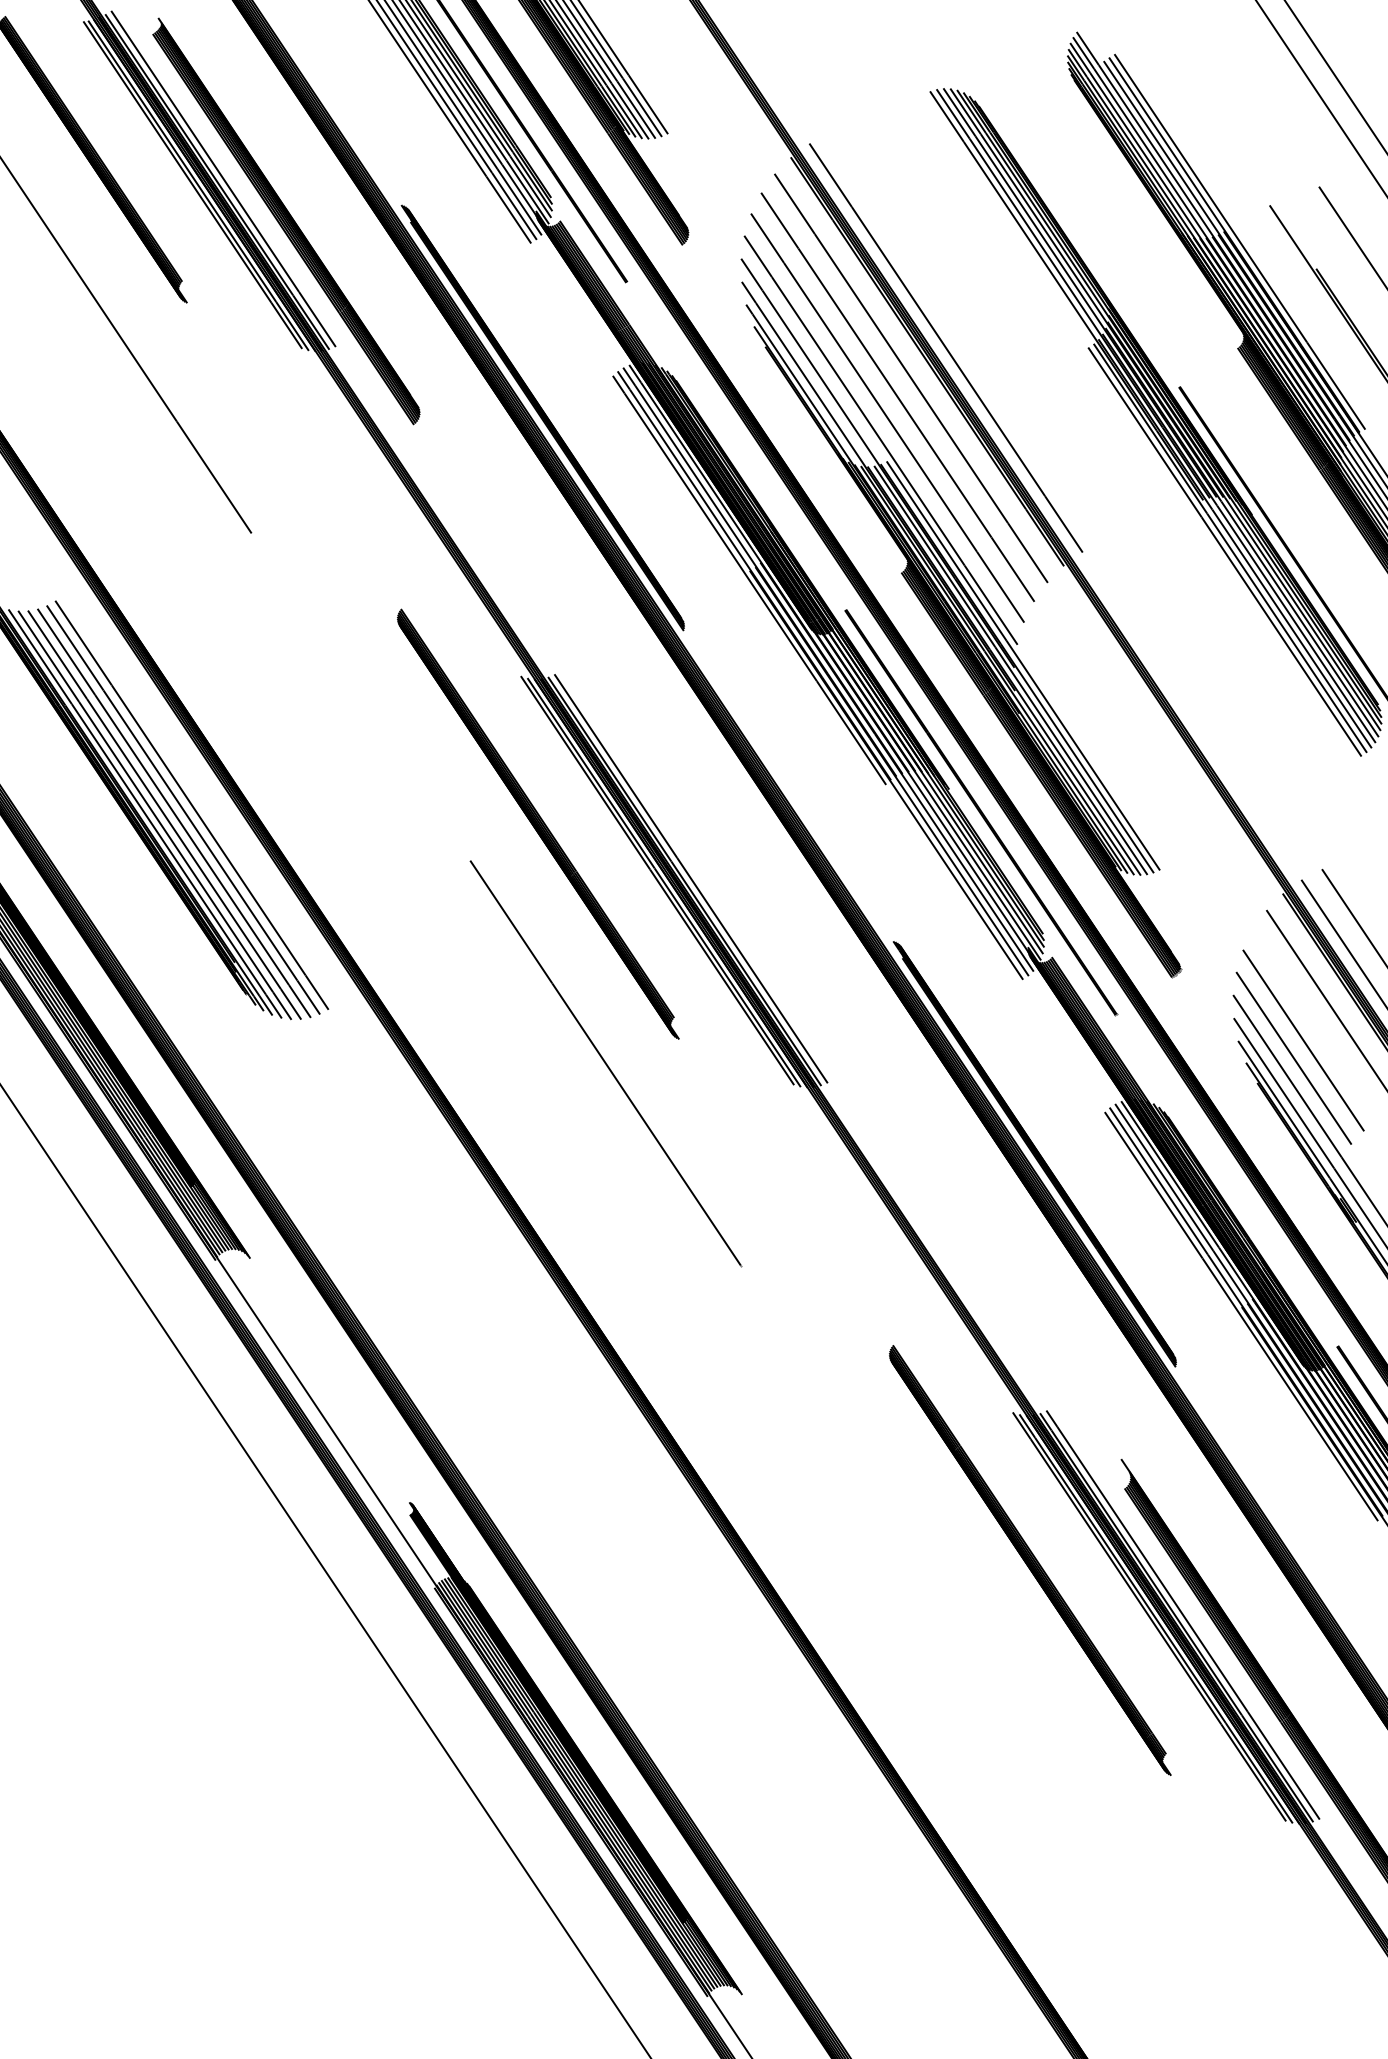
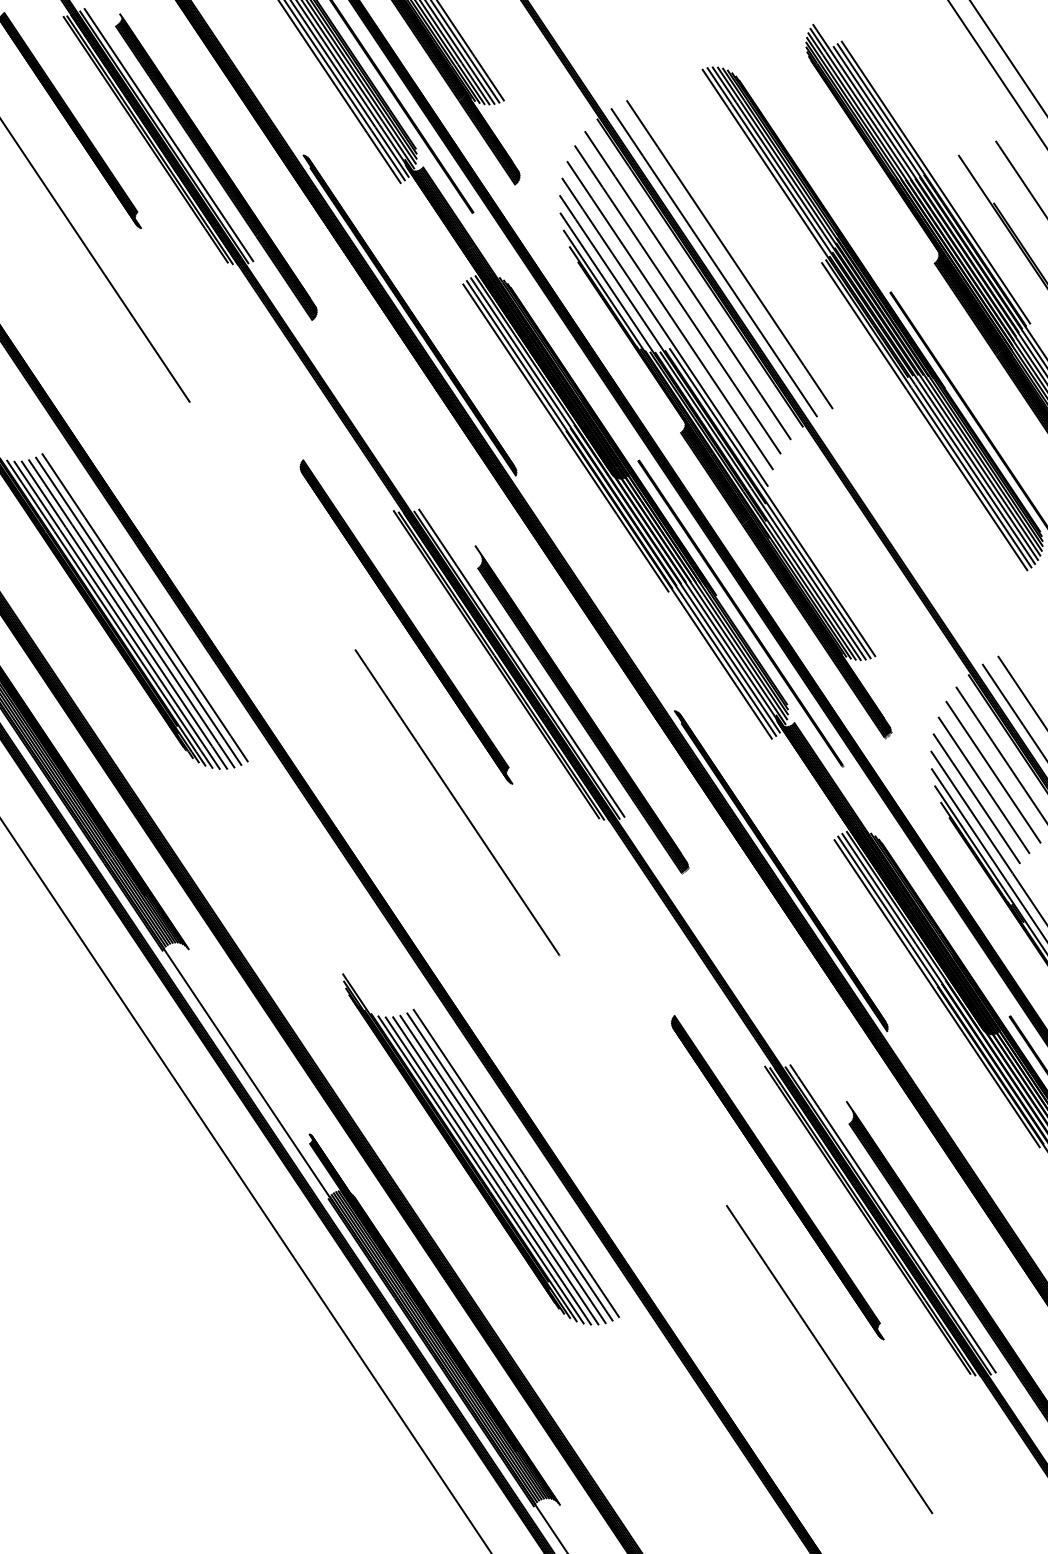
line: (966, 337) -> (729, 254), added
part: (770, 940) -> (581, 709), added
line: (1316, 1023) -> (993, 772), added
part: (637, 1522) -> (481, 1149), added
line: (1098, 1801) -> (829, 1359), added

